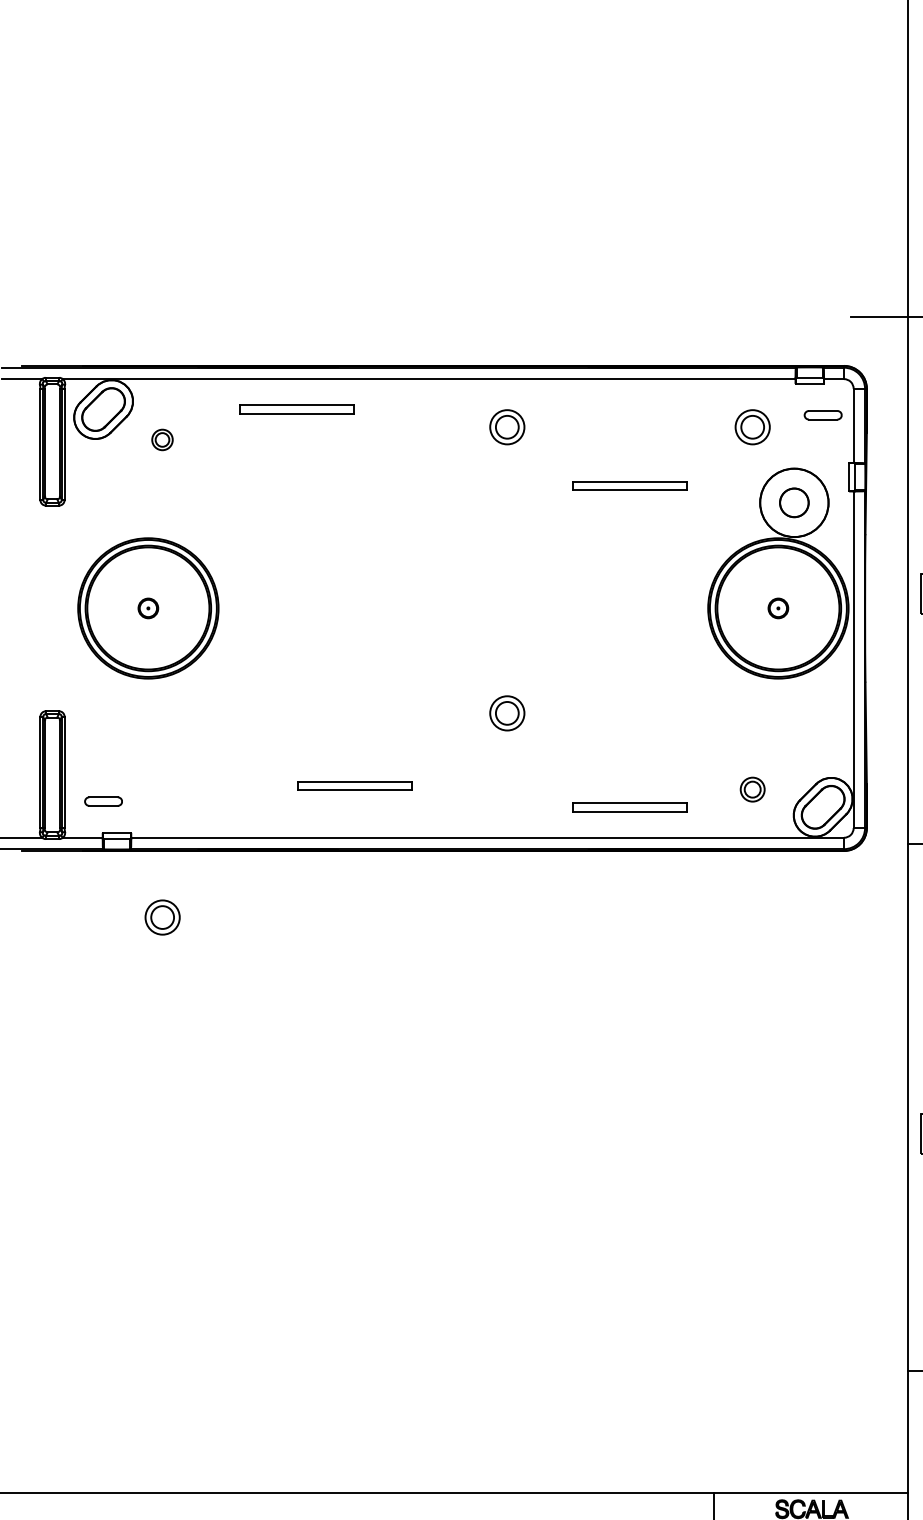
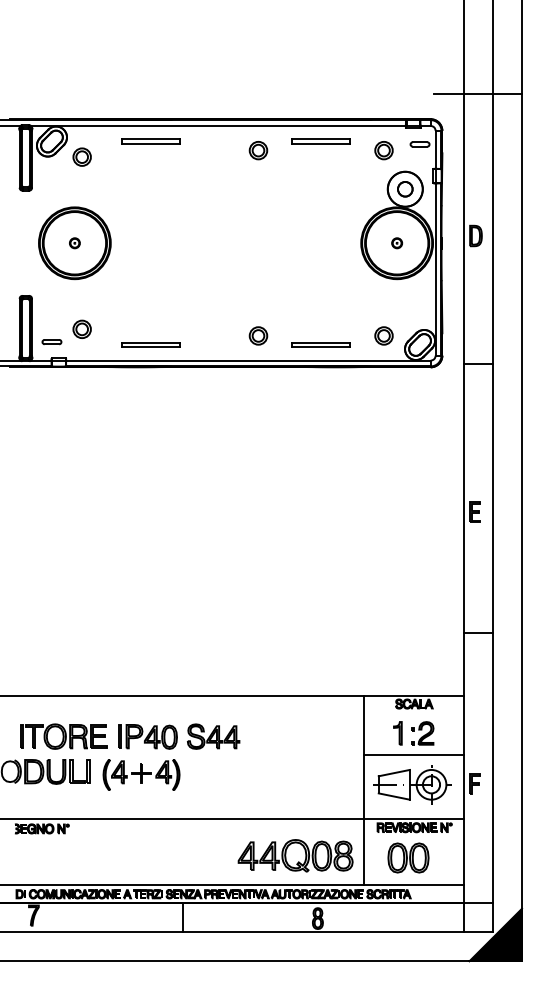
part: (161, 438) -> (81, 156), size x1.67
part: (628, 485) -> (320, 141), moved
part: (507, 712) -> (258, 335), moved
part: (354, 784) -> (150, 344), moved
part: (751, 788) -> (383, 335), size x1.43
part: (161, 915) -> (81, 328), moved

